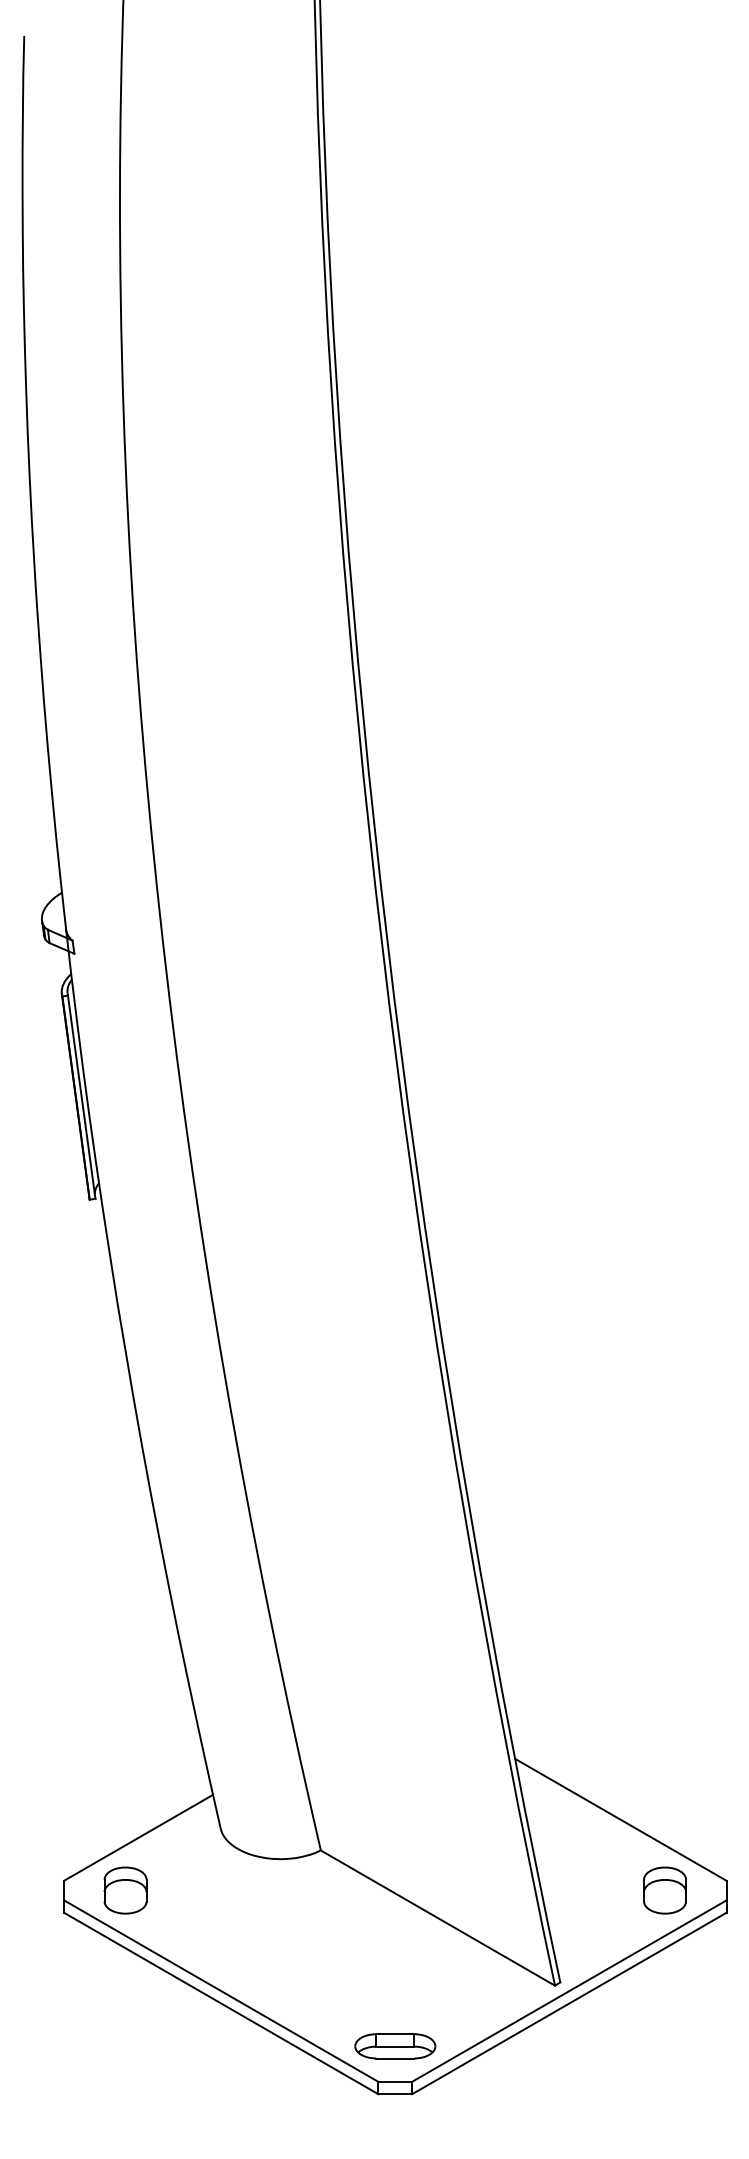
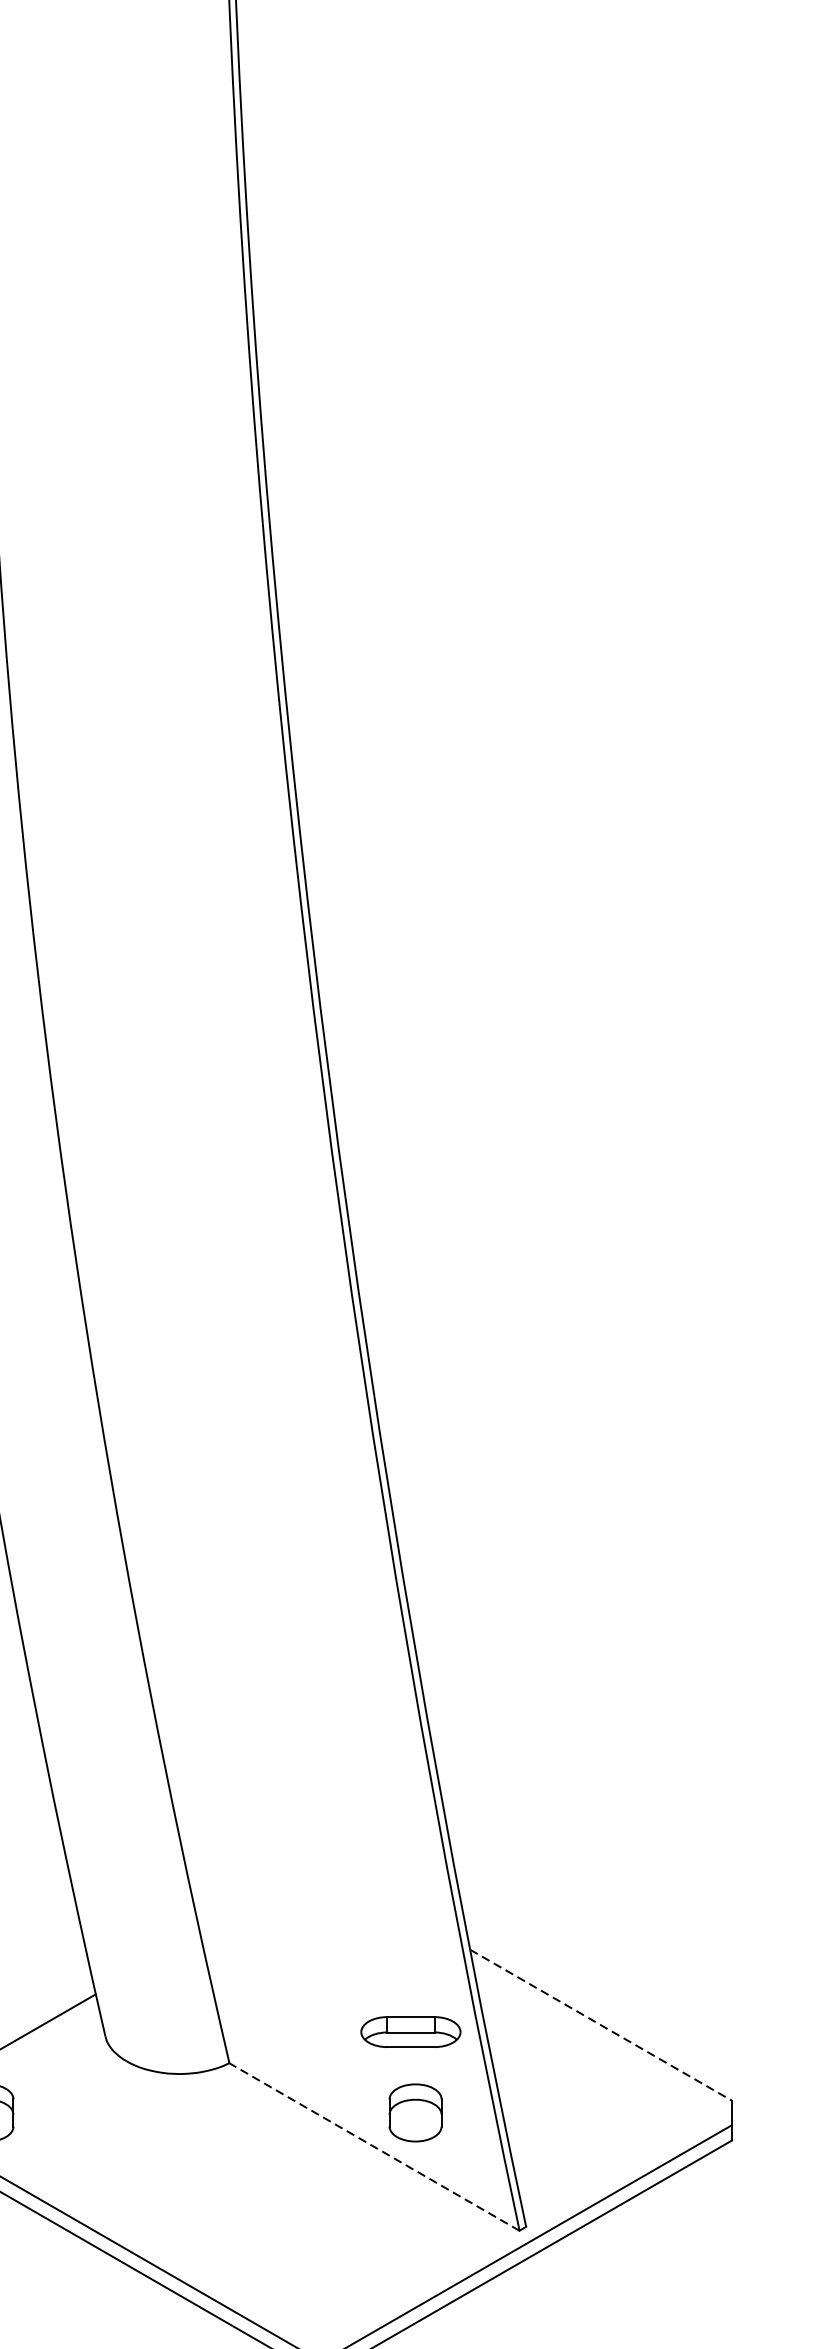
line: (621, 1820) -> (601, 2026), solid -> dashed
part: (664, 1890) -> (414, 2112), moved
line: (437, 1917) -> (373, 2146), solid -> dashed
part: (395, 2046) -> (411, 2032), moved

